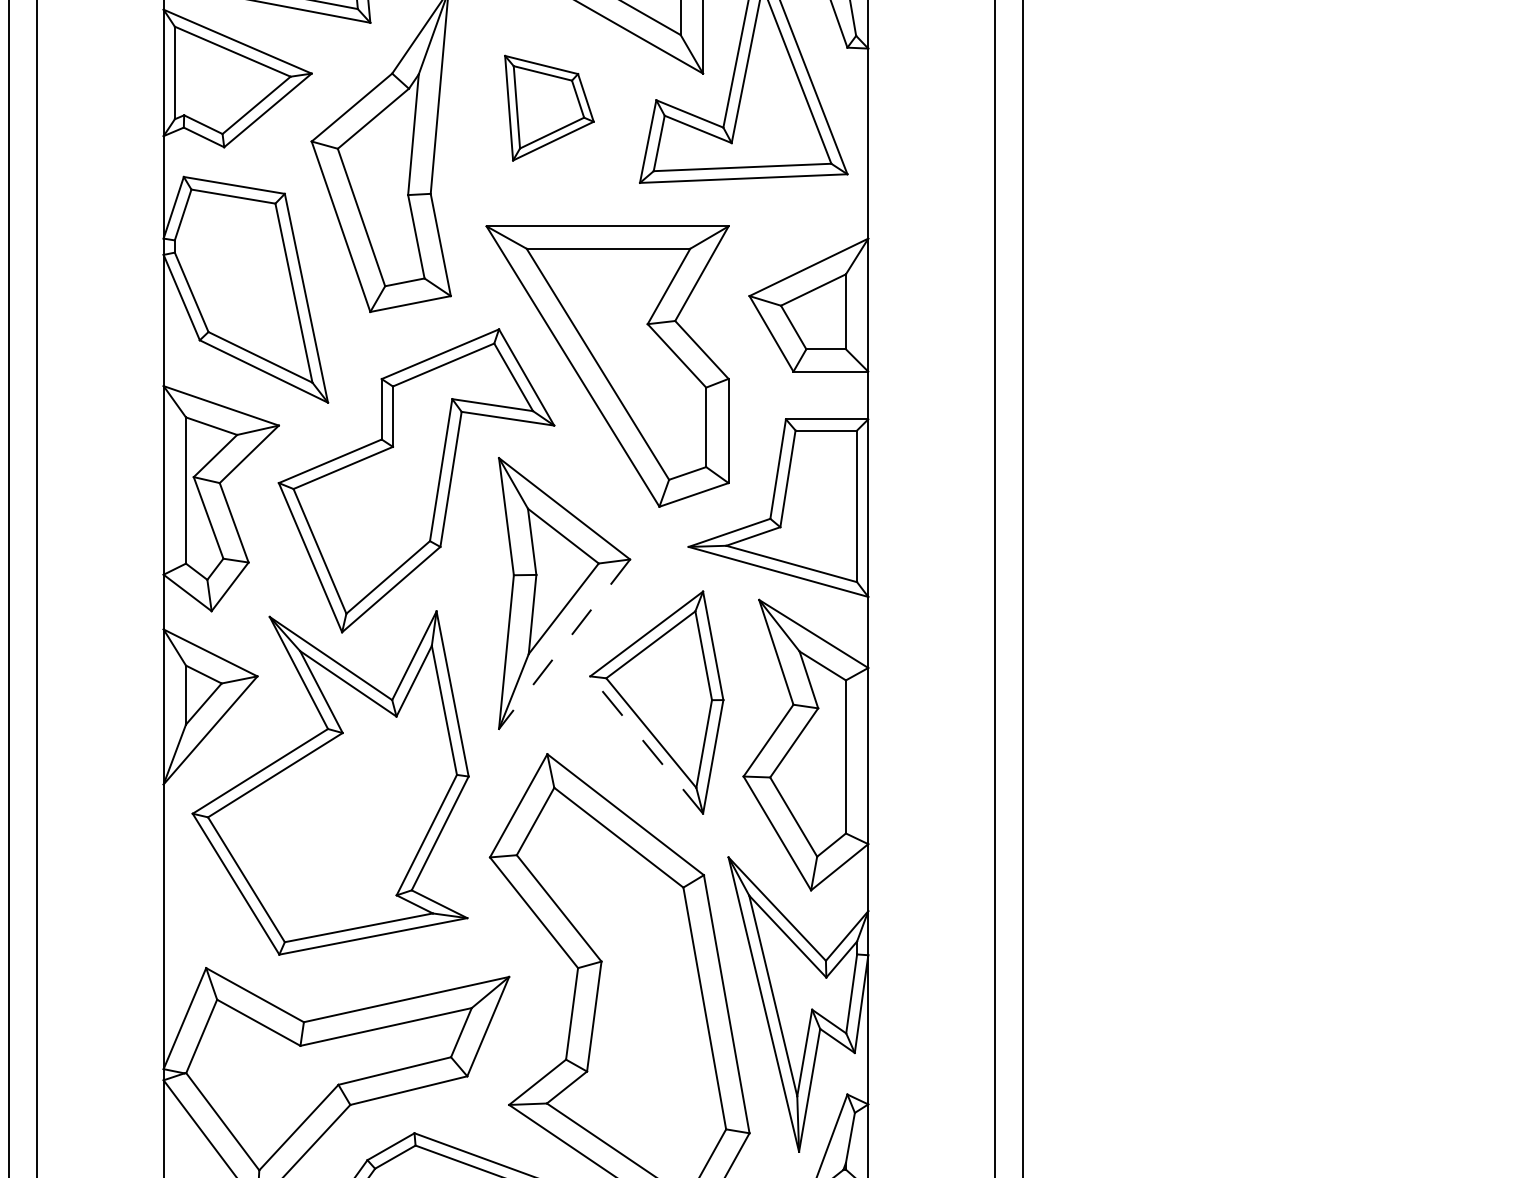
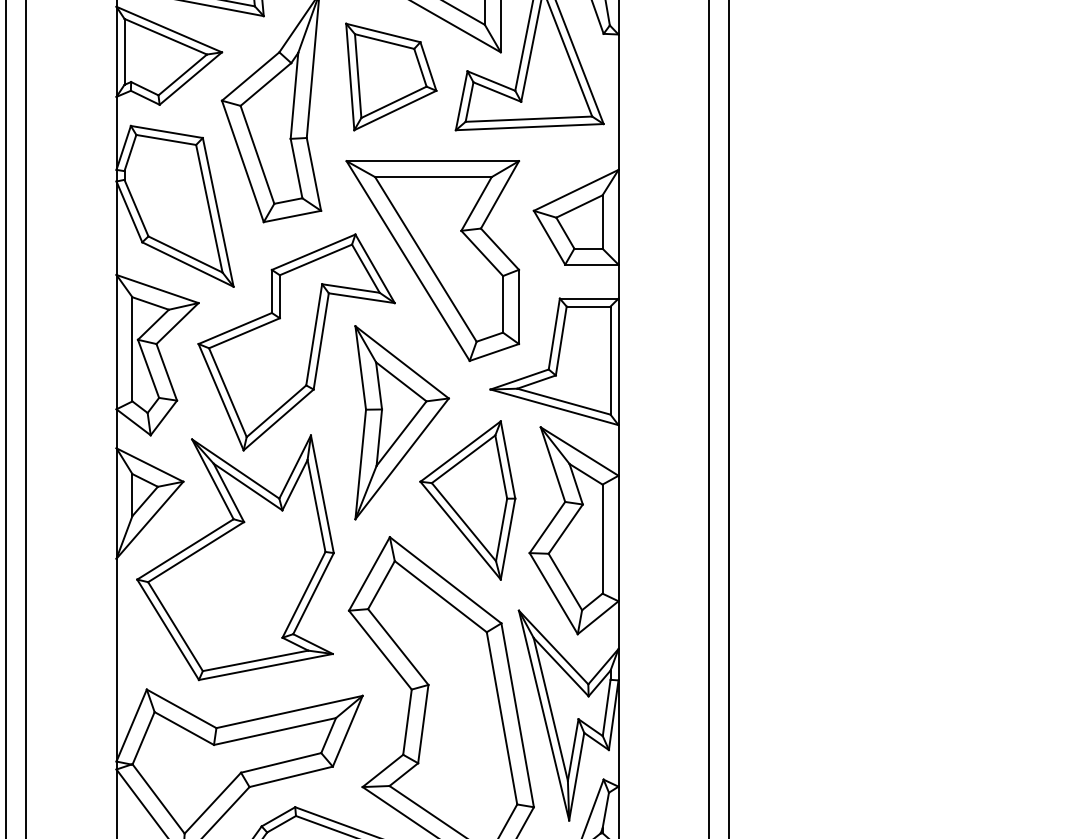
part: (549, 107) -> (391, 76), size x1.43
line: (563, 645) -> (401, 459), dashed -> solid
line: (646, 744) -> (460, 530), dashed -> solid

